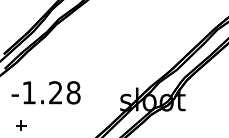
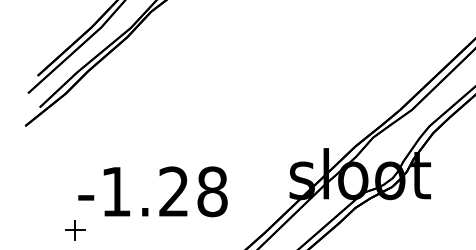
text: (45, 92) -> (151, 191), moved

